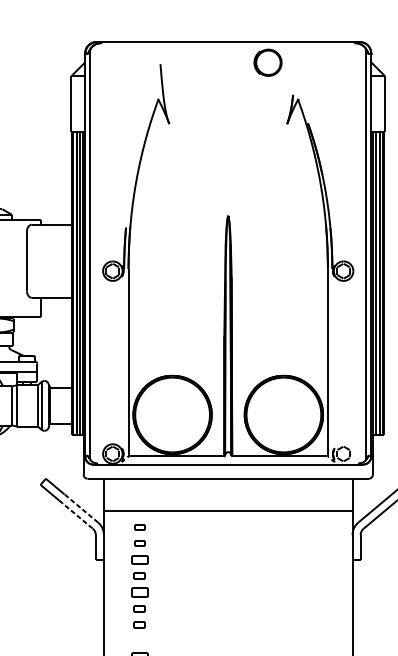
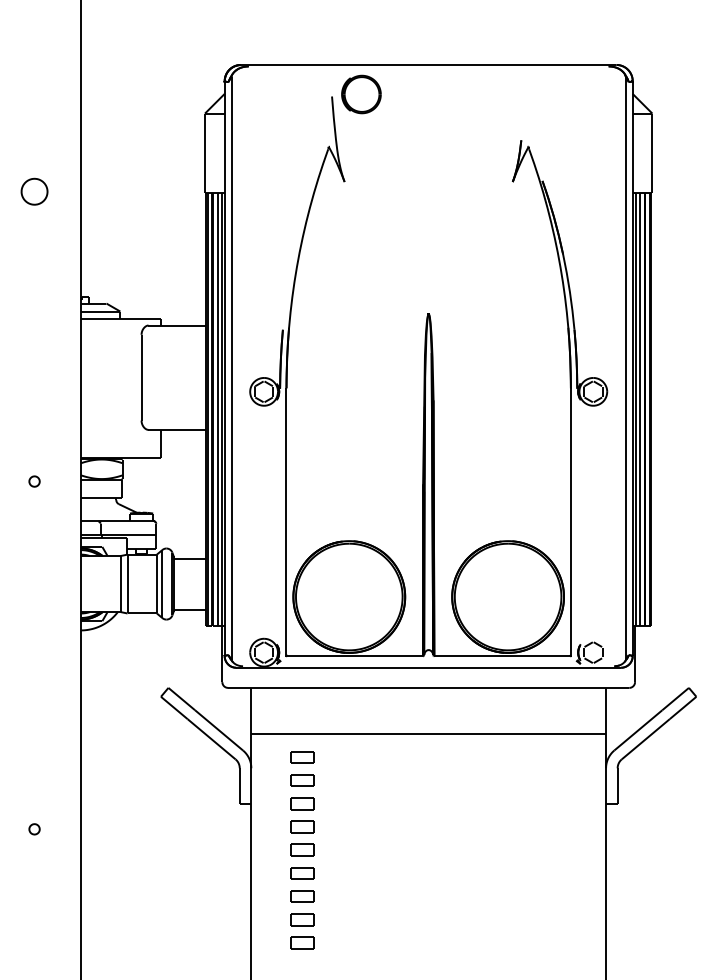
part: (268, 62) -> (361, 94), moved
line: (80, 508) -> (218, 730), dashed -> solid
line: (76, 514) -> (212, 739), dashed -> solid
part: (139, 527) -> (302, 757), size x1.67
part: (139, 543) -> (302, 780), size x1.67
part: (139, 575) -> (302, 826), size x1.43
part: (139, 608) -> (302, 873), size x1.43
part: (139, 624) -> (302, 896), size x1.43
part: (139, 641) -> (302, 919), added

